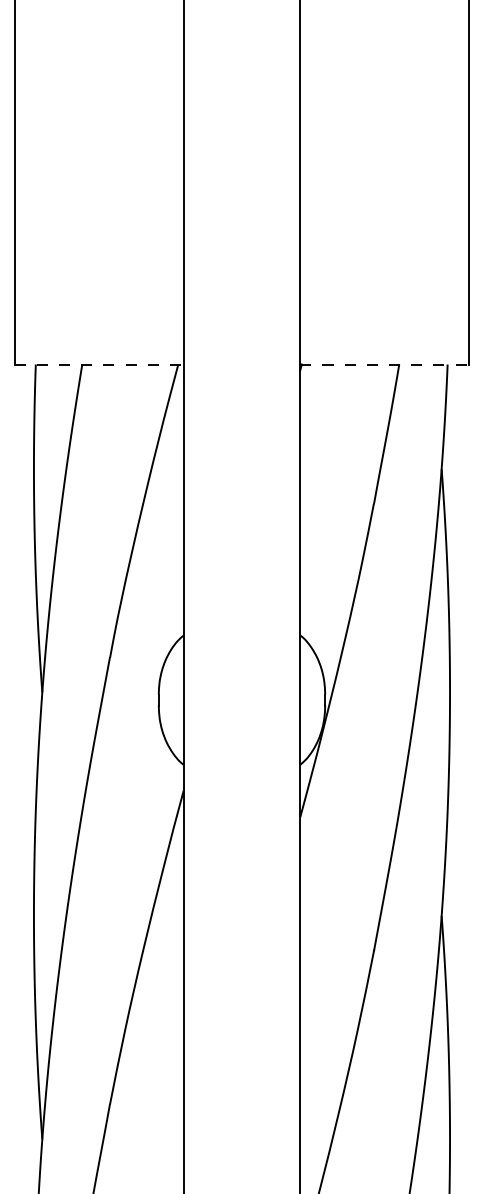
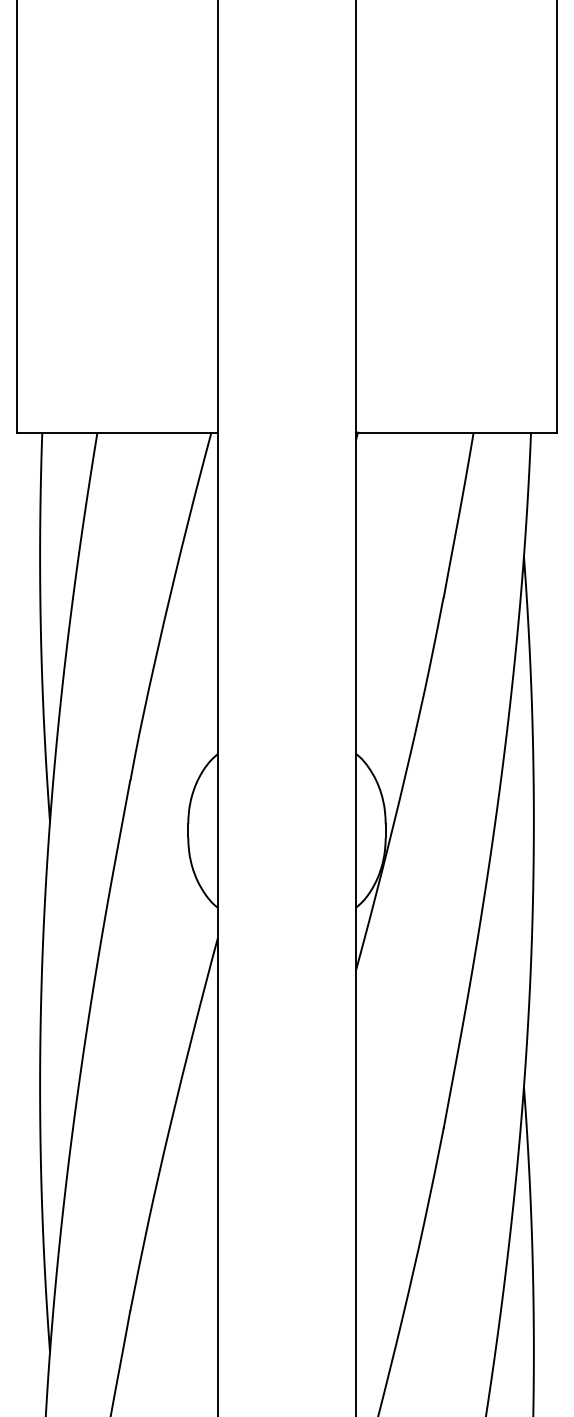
line: (99, 364) -> (117, 432), dashed -> solid
line: (384, 364) -> (456, 432), dashed -> solid

